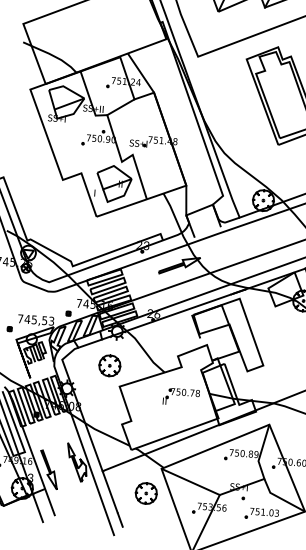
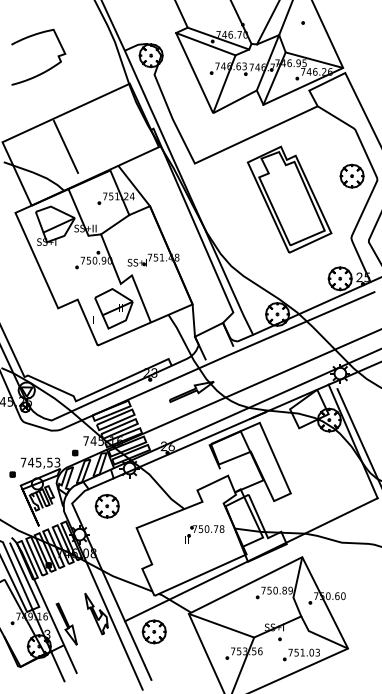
line: (80, 32) -> (65, 146), added
part: (109, 365) -> (106, 506), moved
part: (145, 493) -> (153, 631), moved

